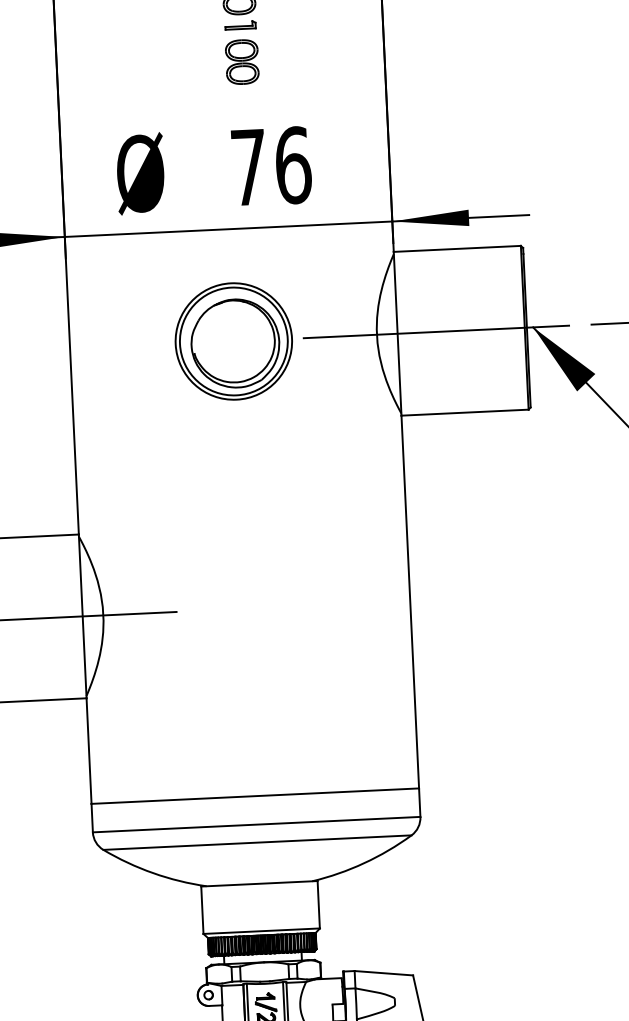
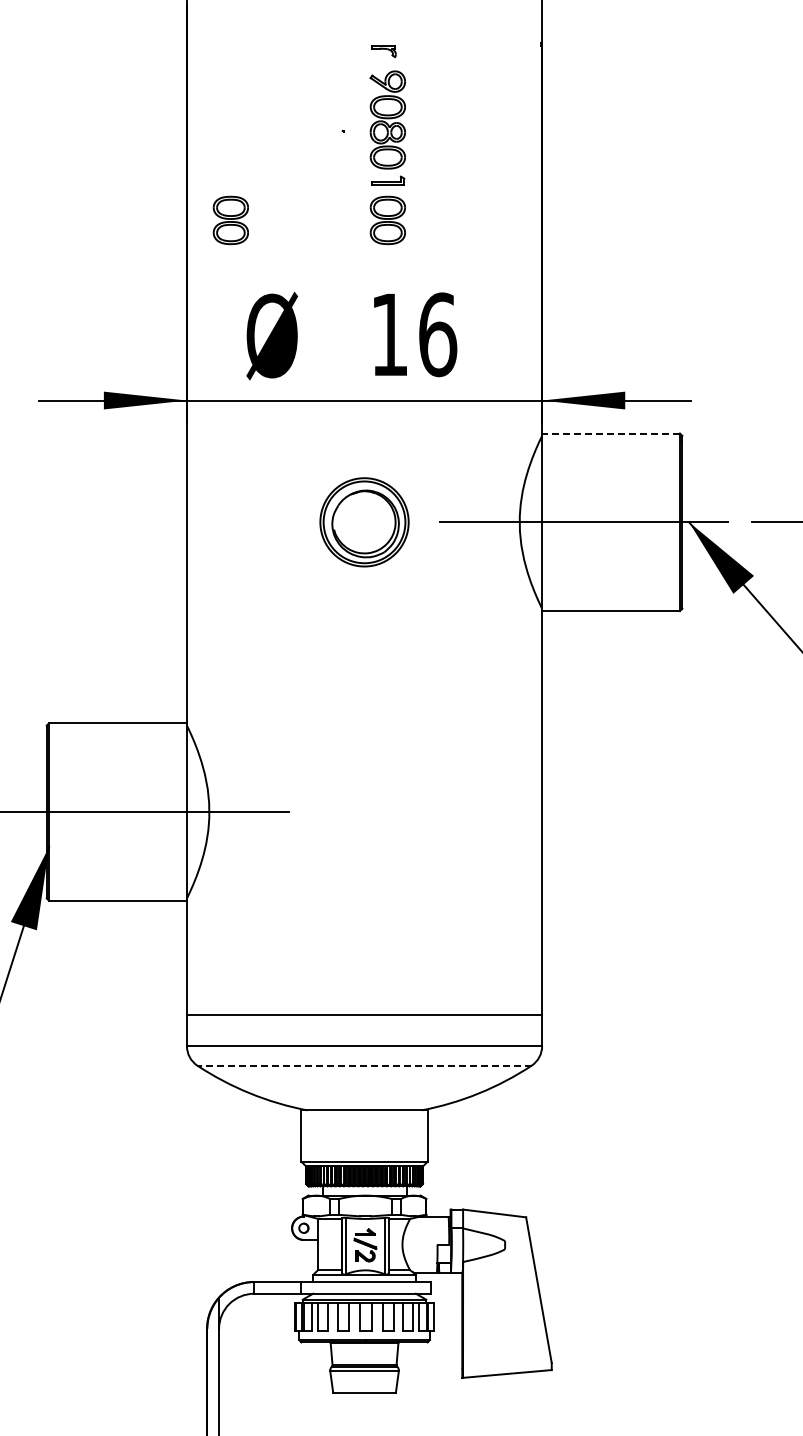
part: (97, 69) -> (230, 220), added
text: (248, 167) -> (389, 334), 76 -> 16
line: (457, 248) -> (611, 433), solid -> dashed
part: (233, 341) -> (364, 522), size x0.7
line: (257, 842) -> (364, 1065), solid -> dashed

